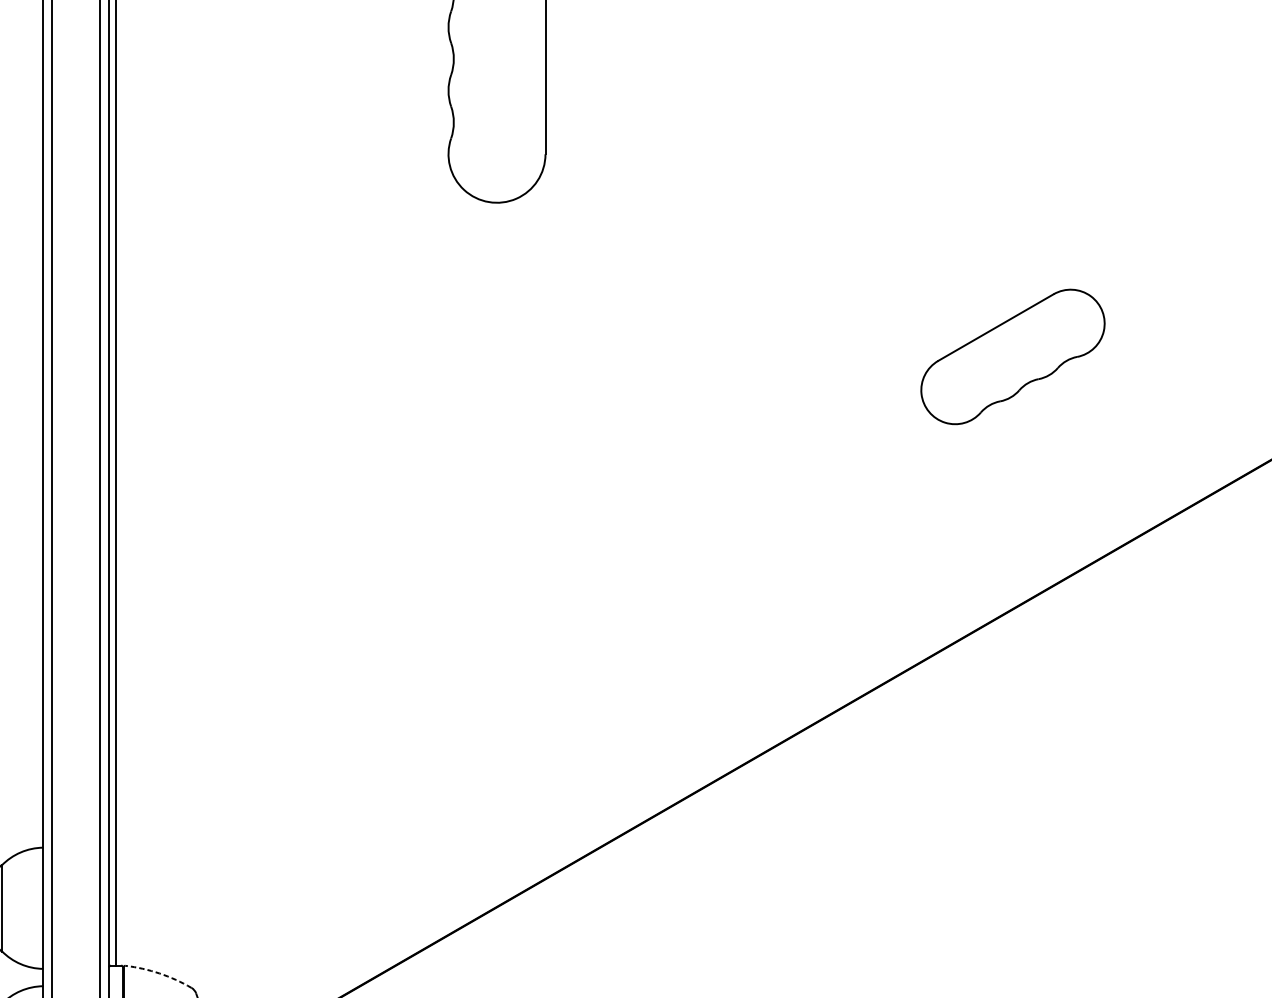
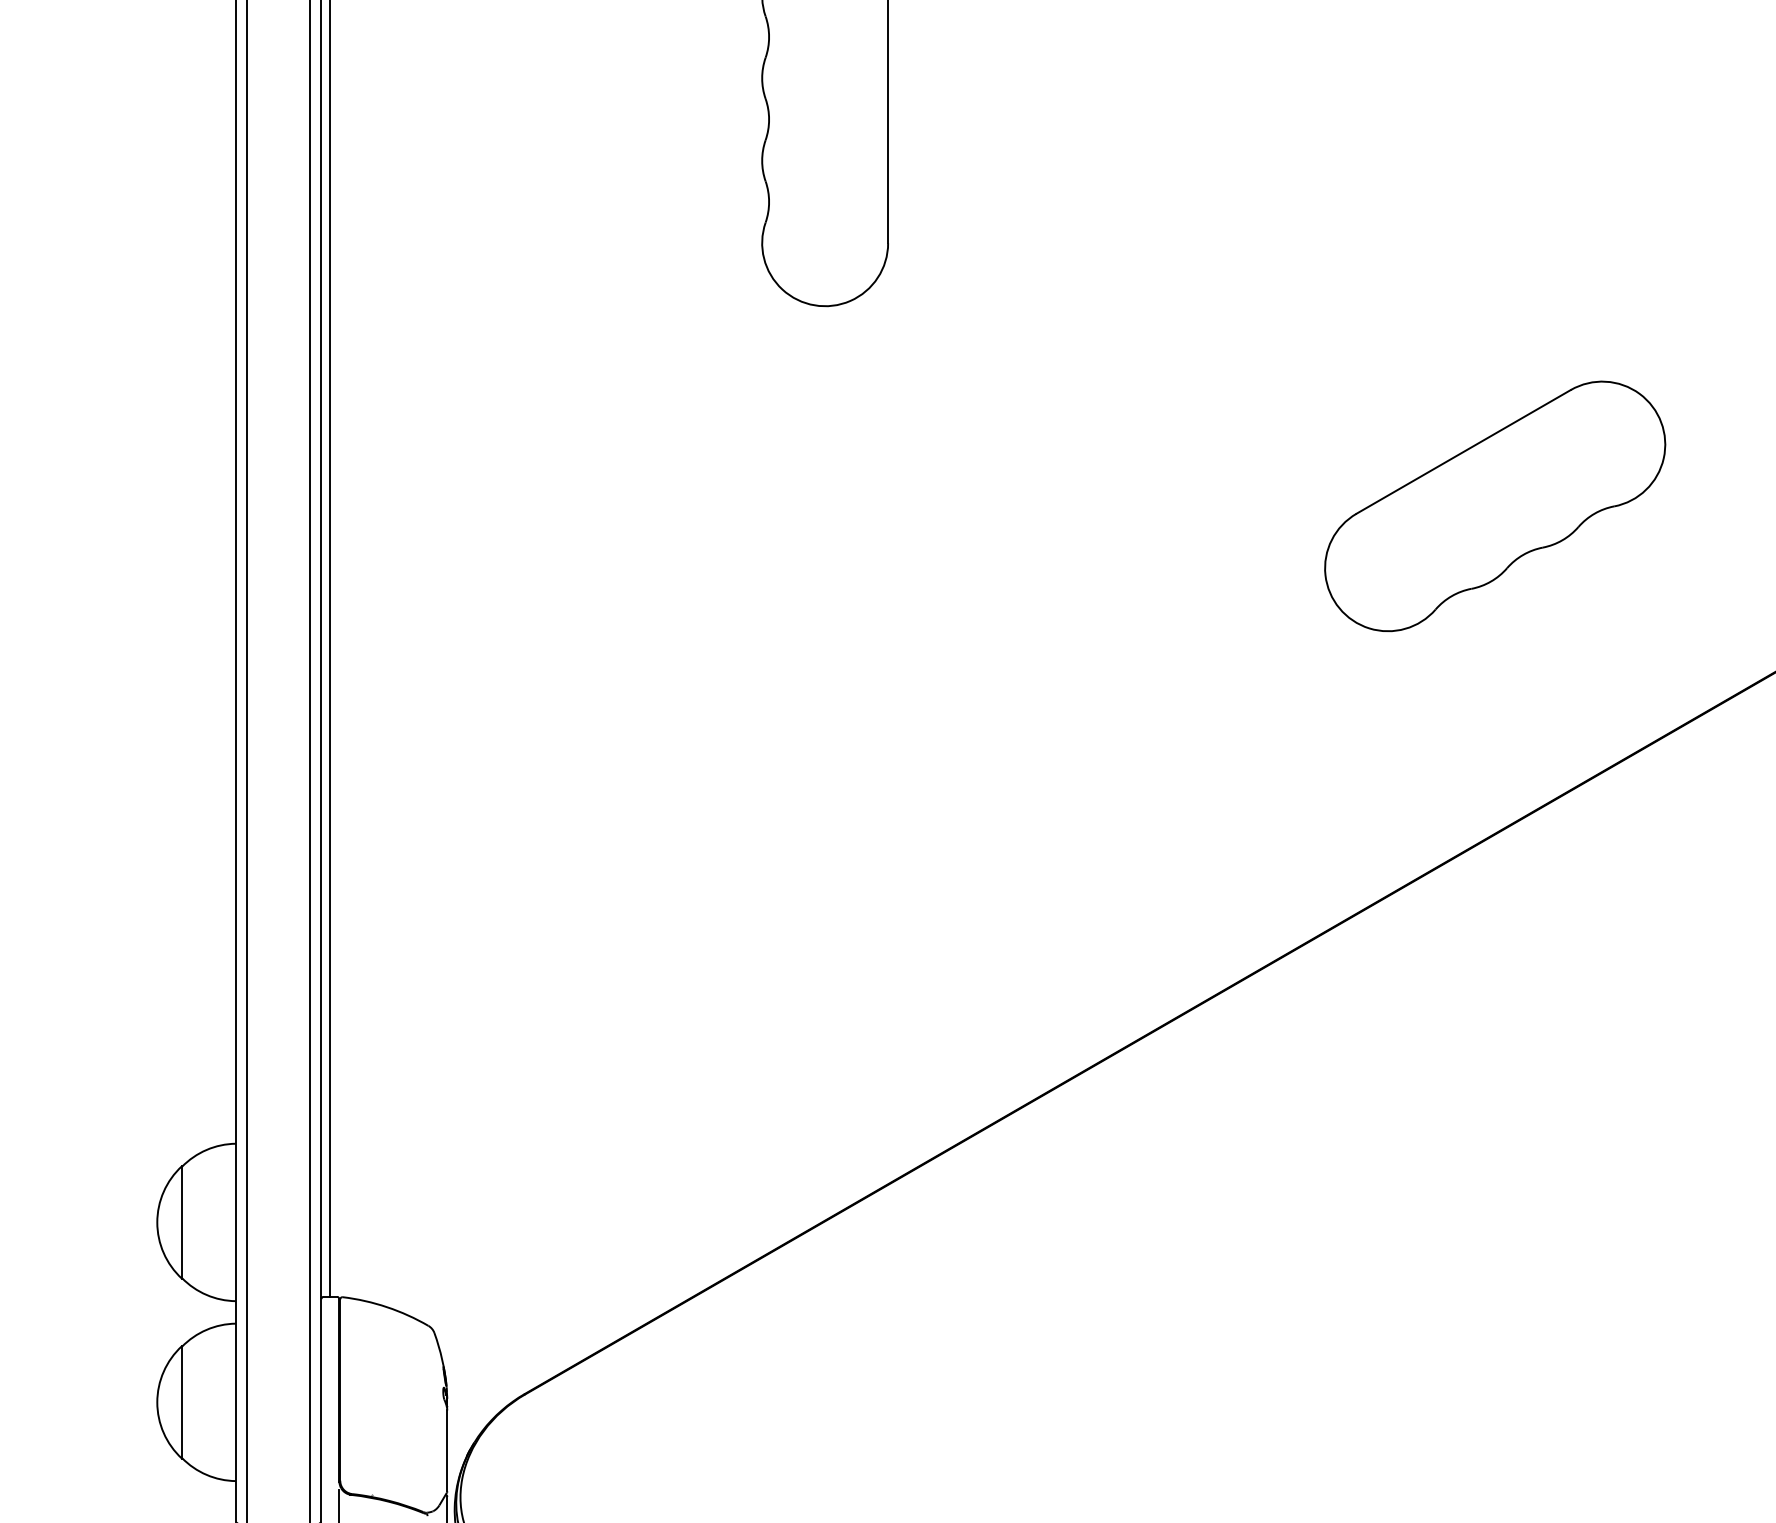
part: (1013, 356) -> (1495, 506), size x1.43
arc: (160, 973) -> (387, 1307), dashed -> solid

